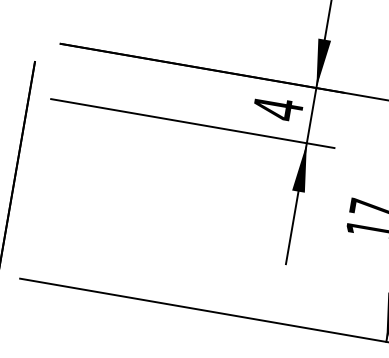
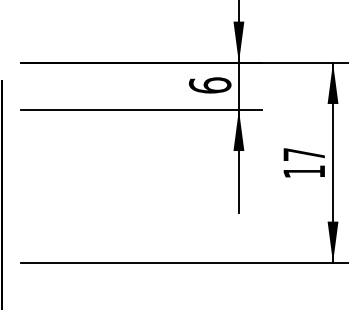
text: (278, 108) -> (210, 85), 4 -> 6

